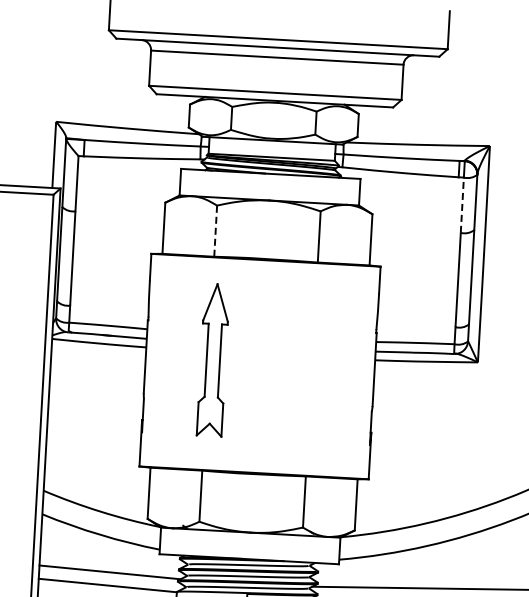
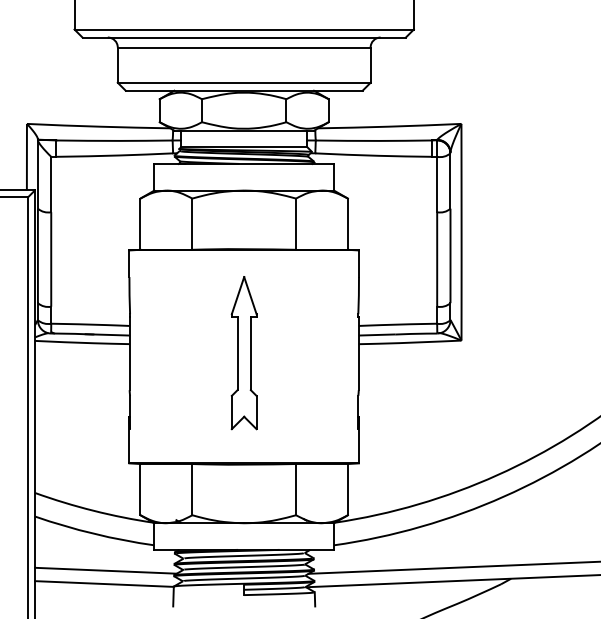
line: (462, 205) -> (437, 184), dashed -> solid
line: (215, 231) -> (192, 224), dashed -> solid
part: (212, 360) -> (243, 353), moved

